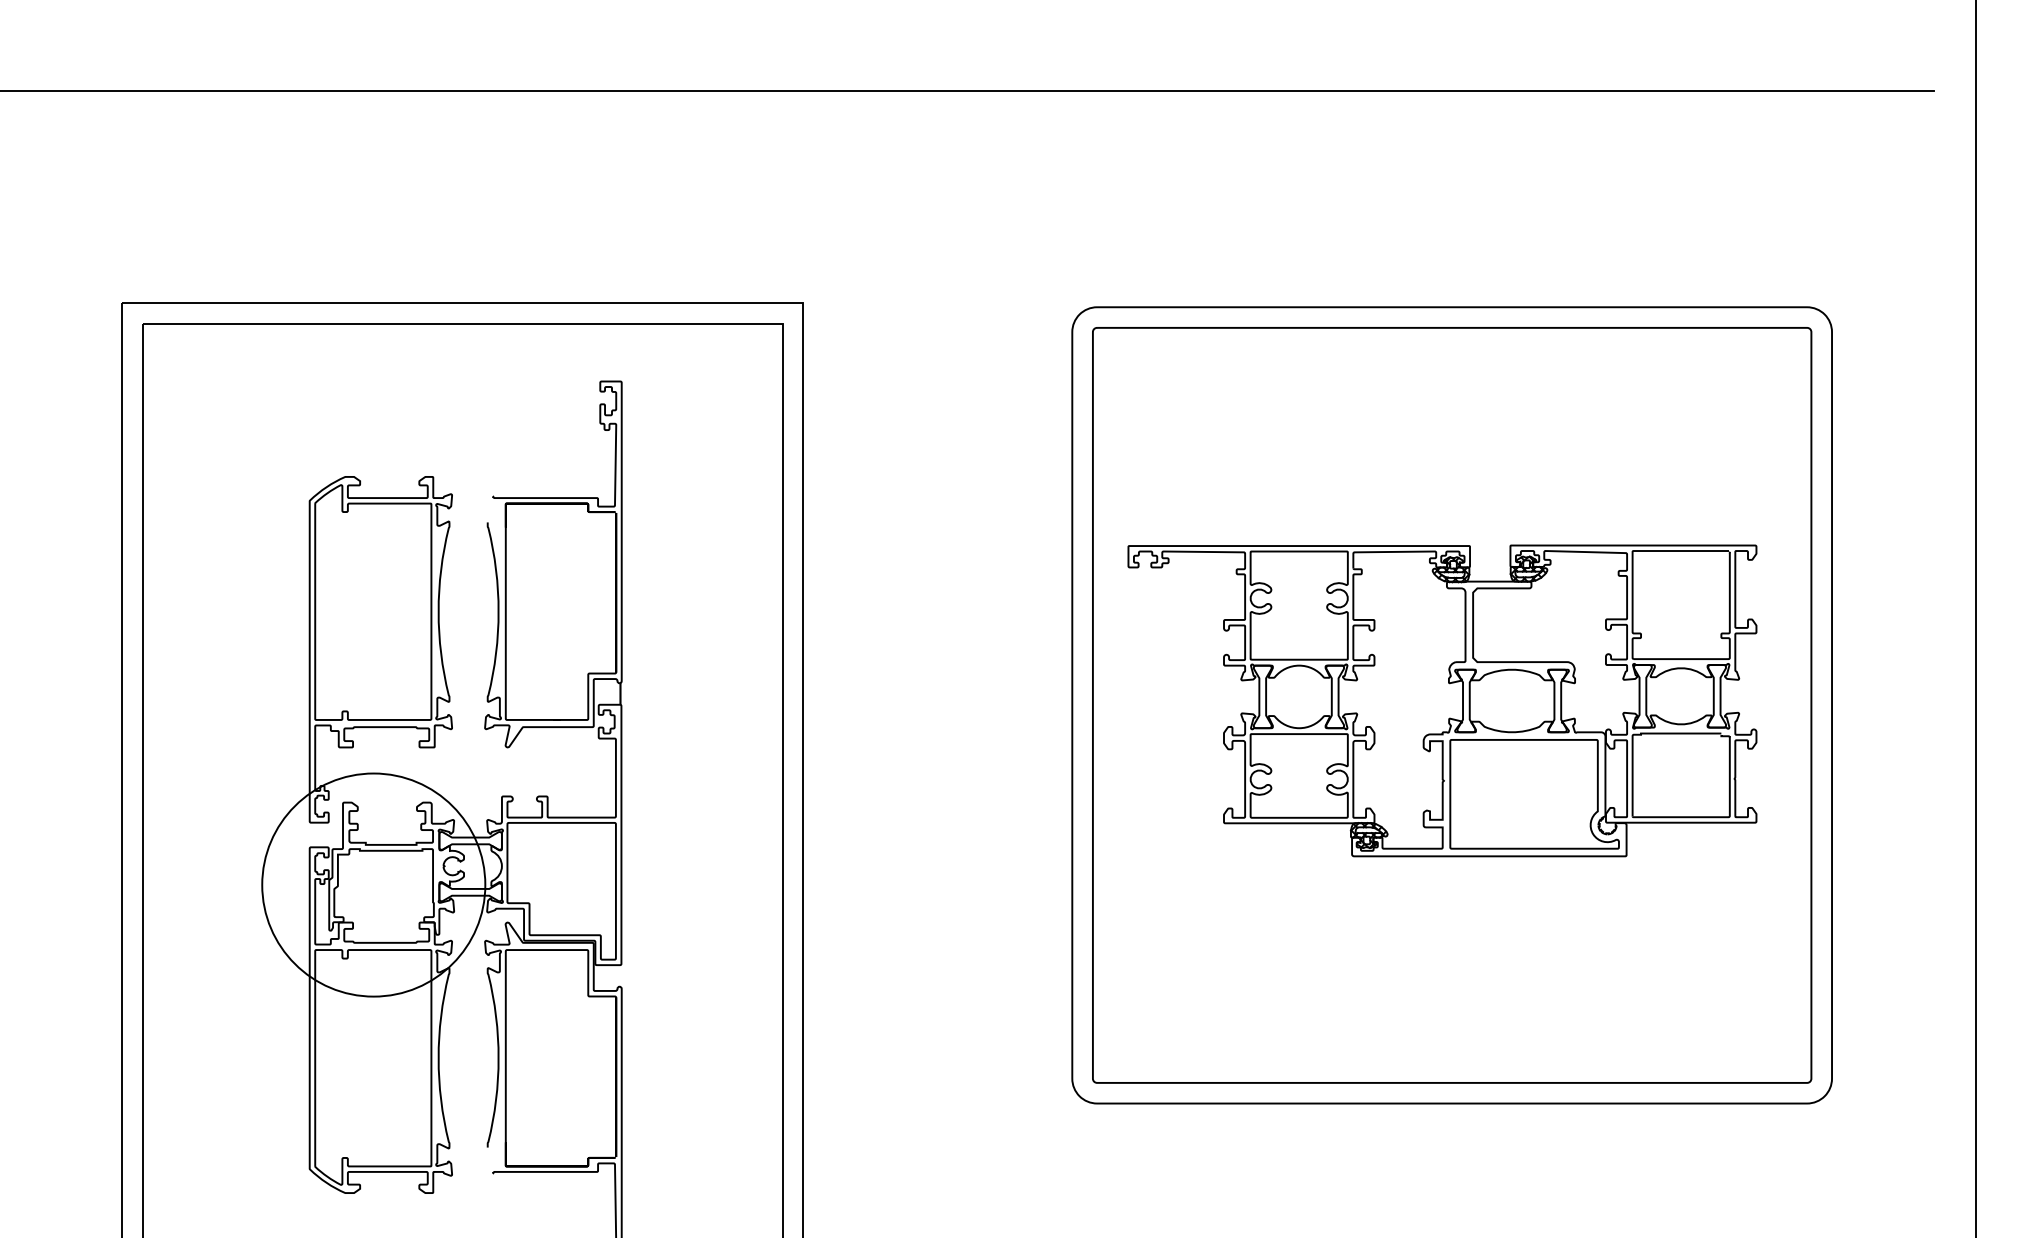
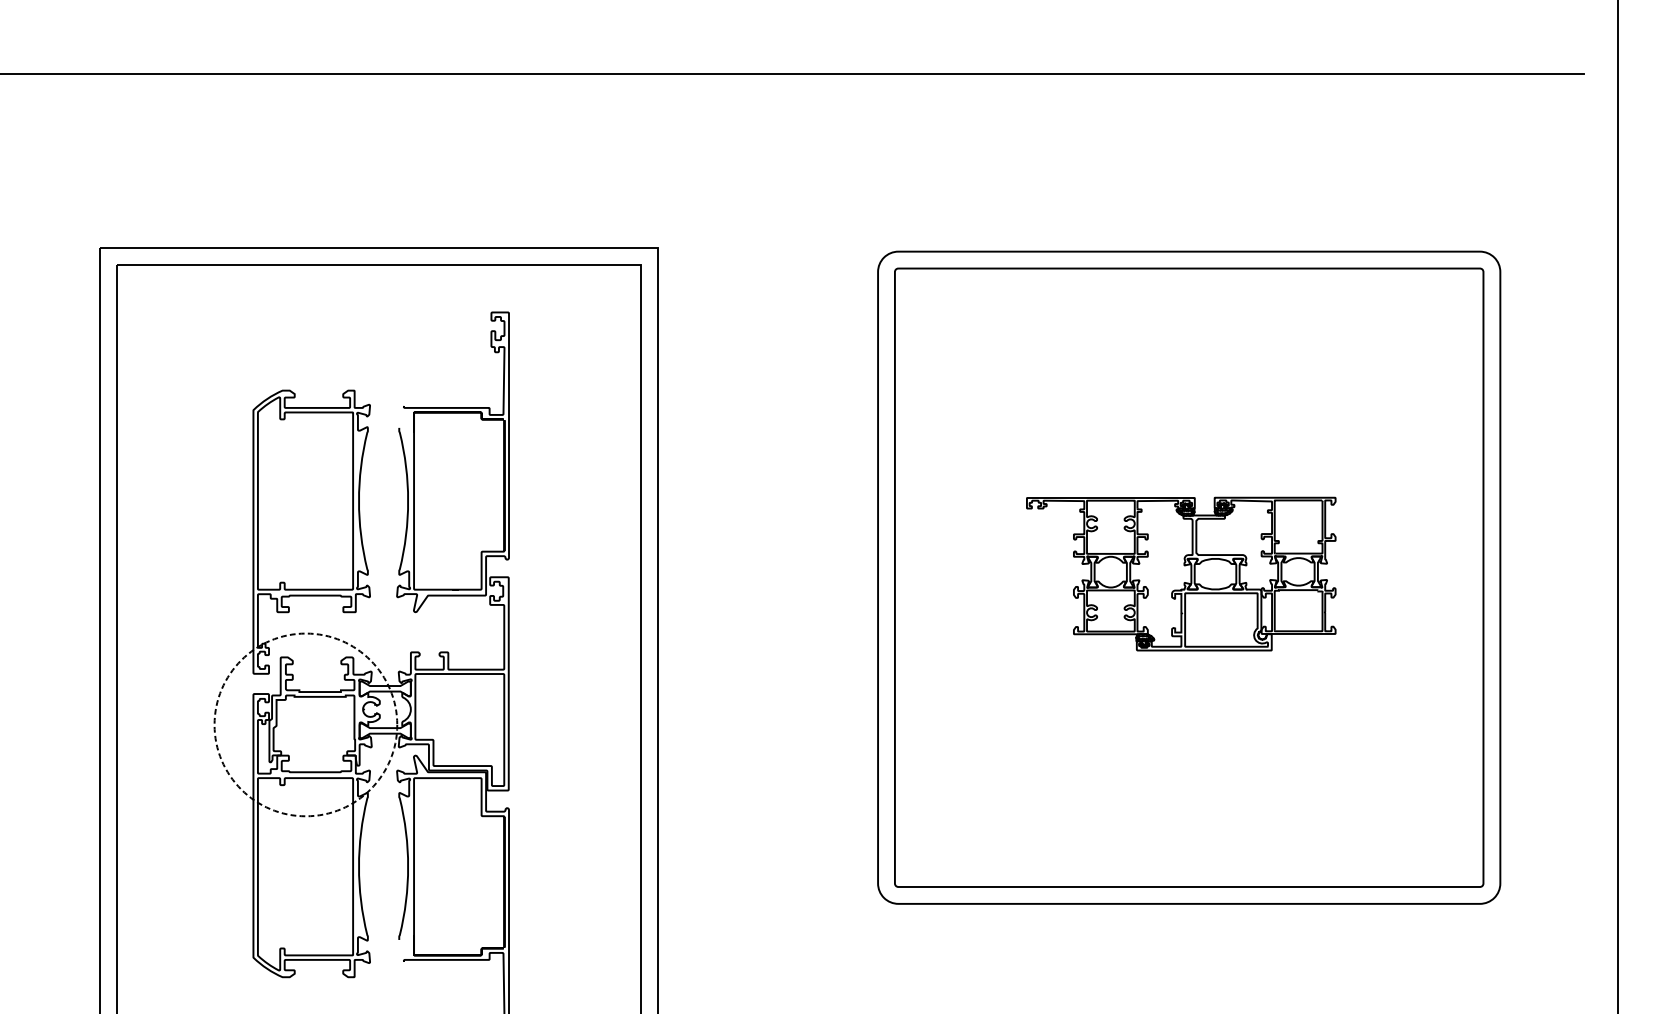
fill: (620, 693) -> (507, 568), removed
part: (1442, 700) -> (1181, 573), size x0.6
circle: (373, 884) -> (305, 724), solid -> dashed

